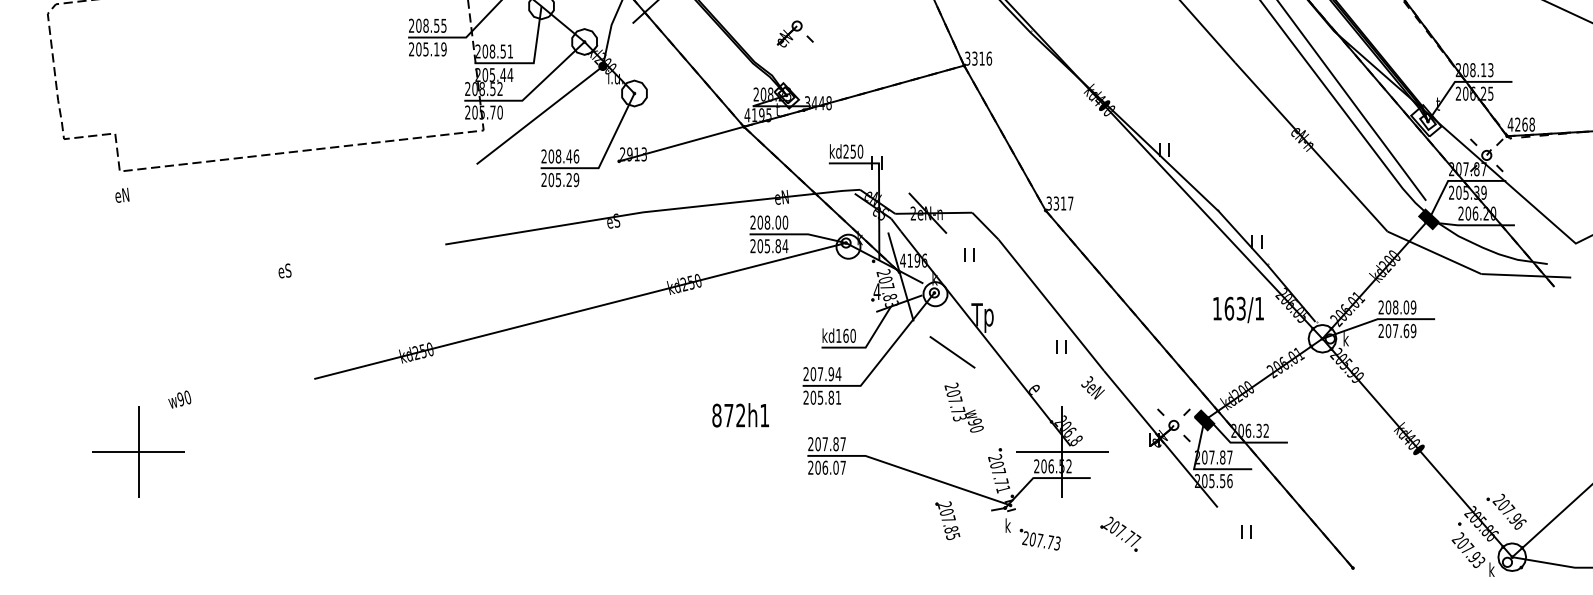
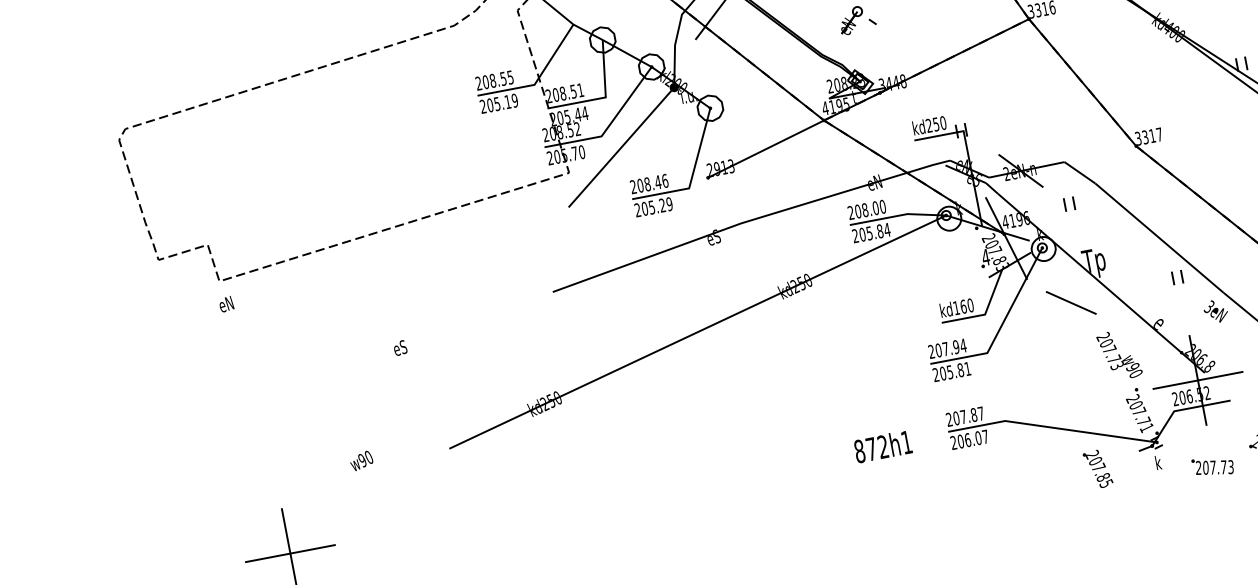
text: (179, 399) -> (361, 460), moved
text: (963, 407) -> (1118, 355), moved
text: (740, 415) -> (882, 446), moved
part: (1039, 539) -> (1212, 466), moved

